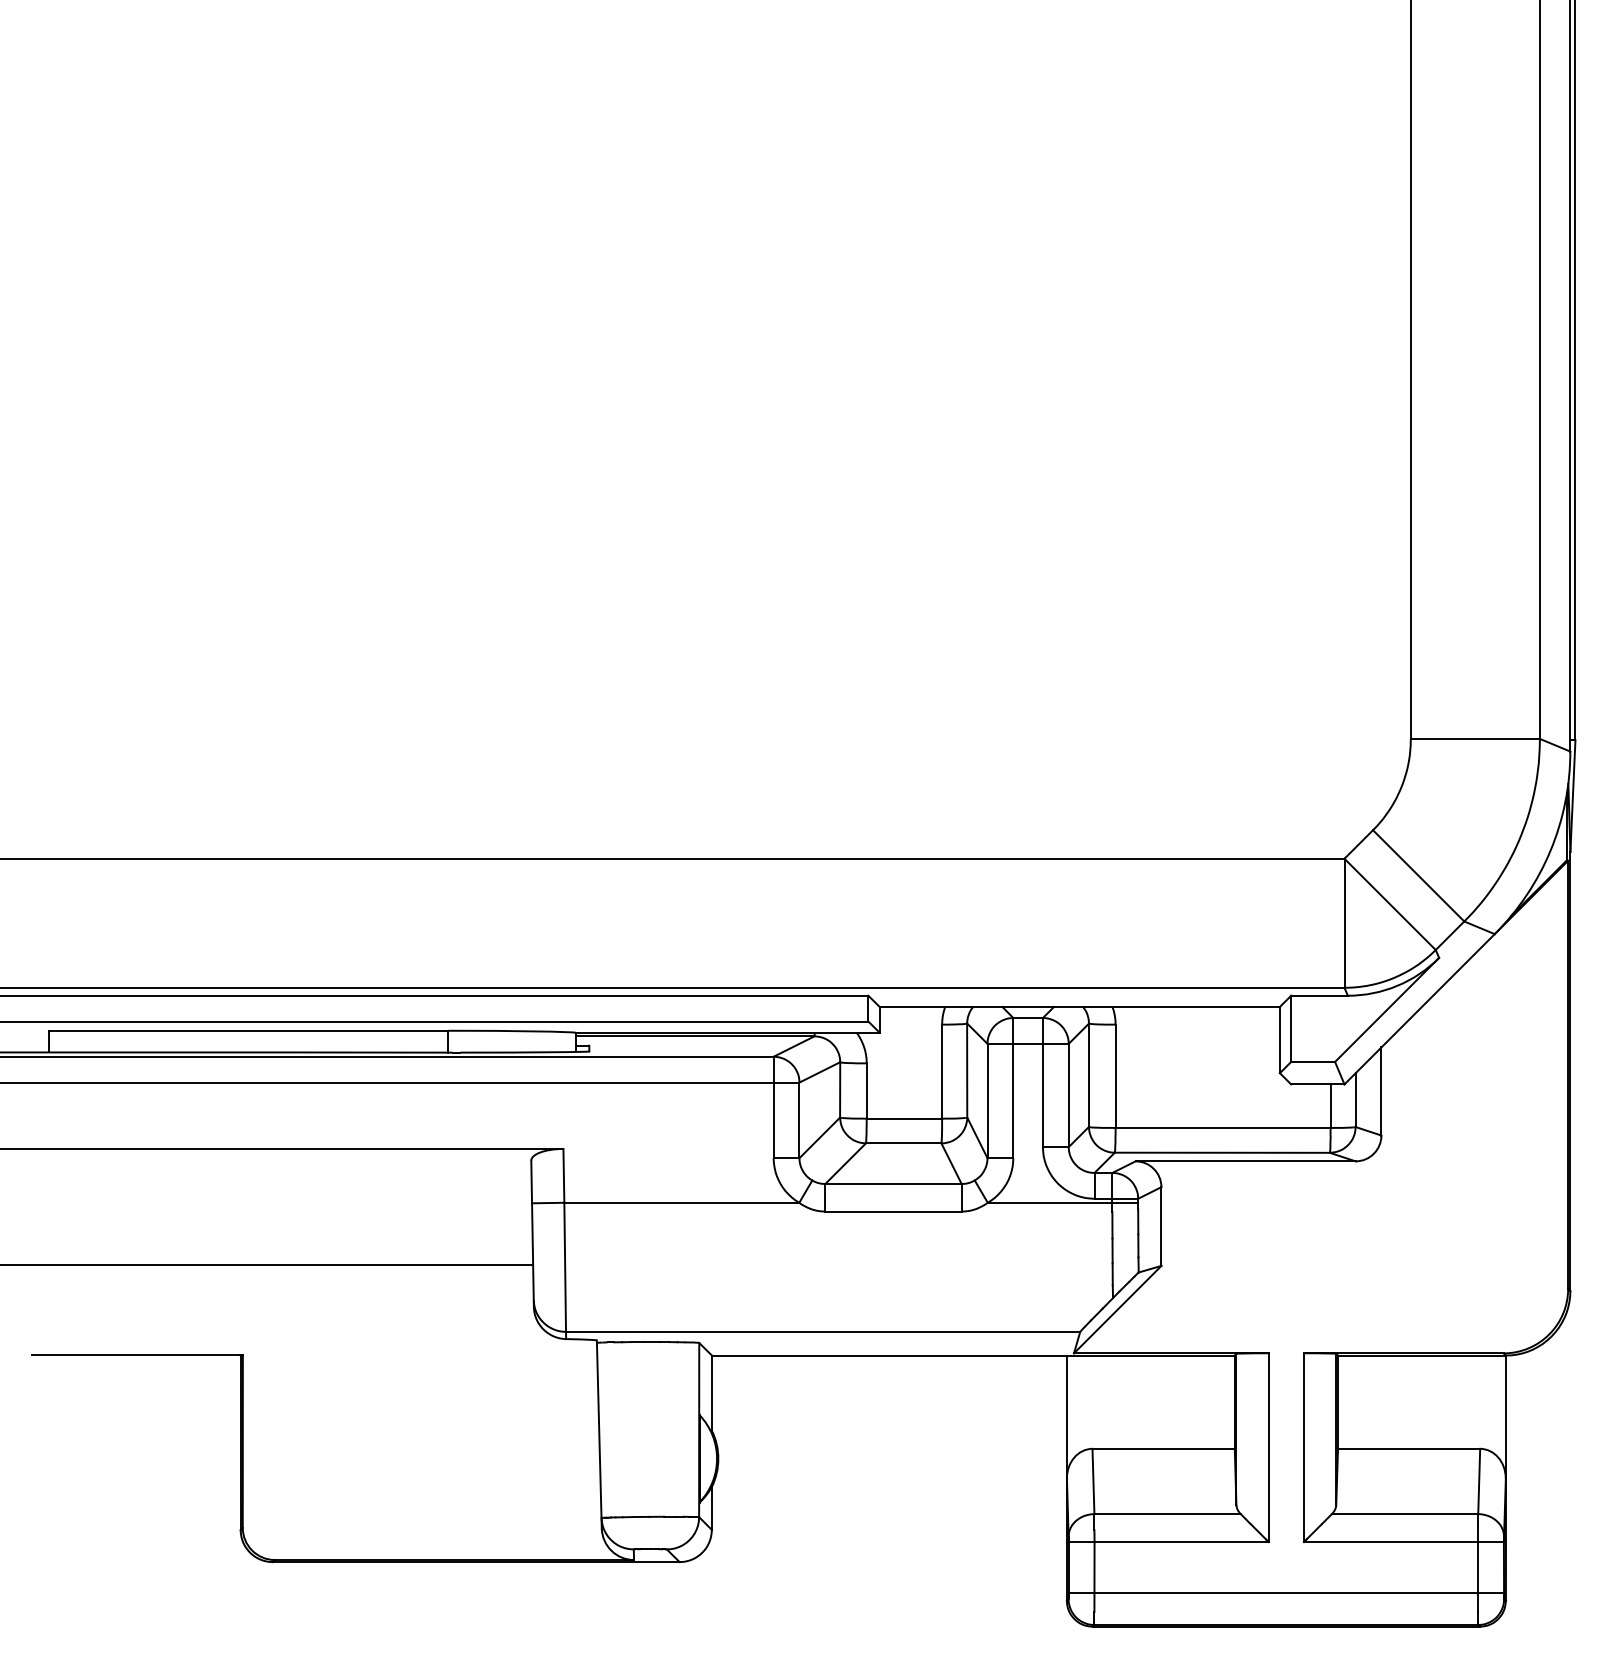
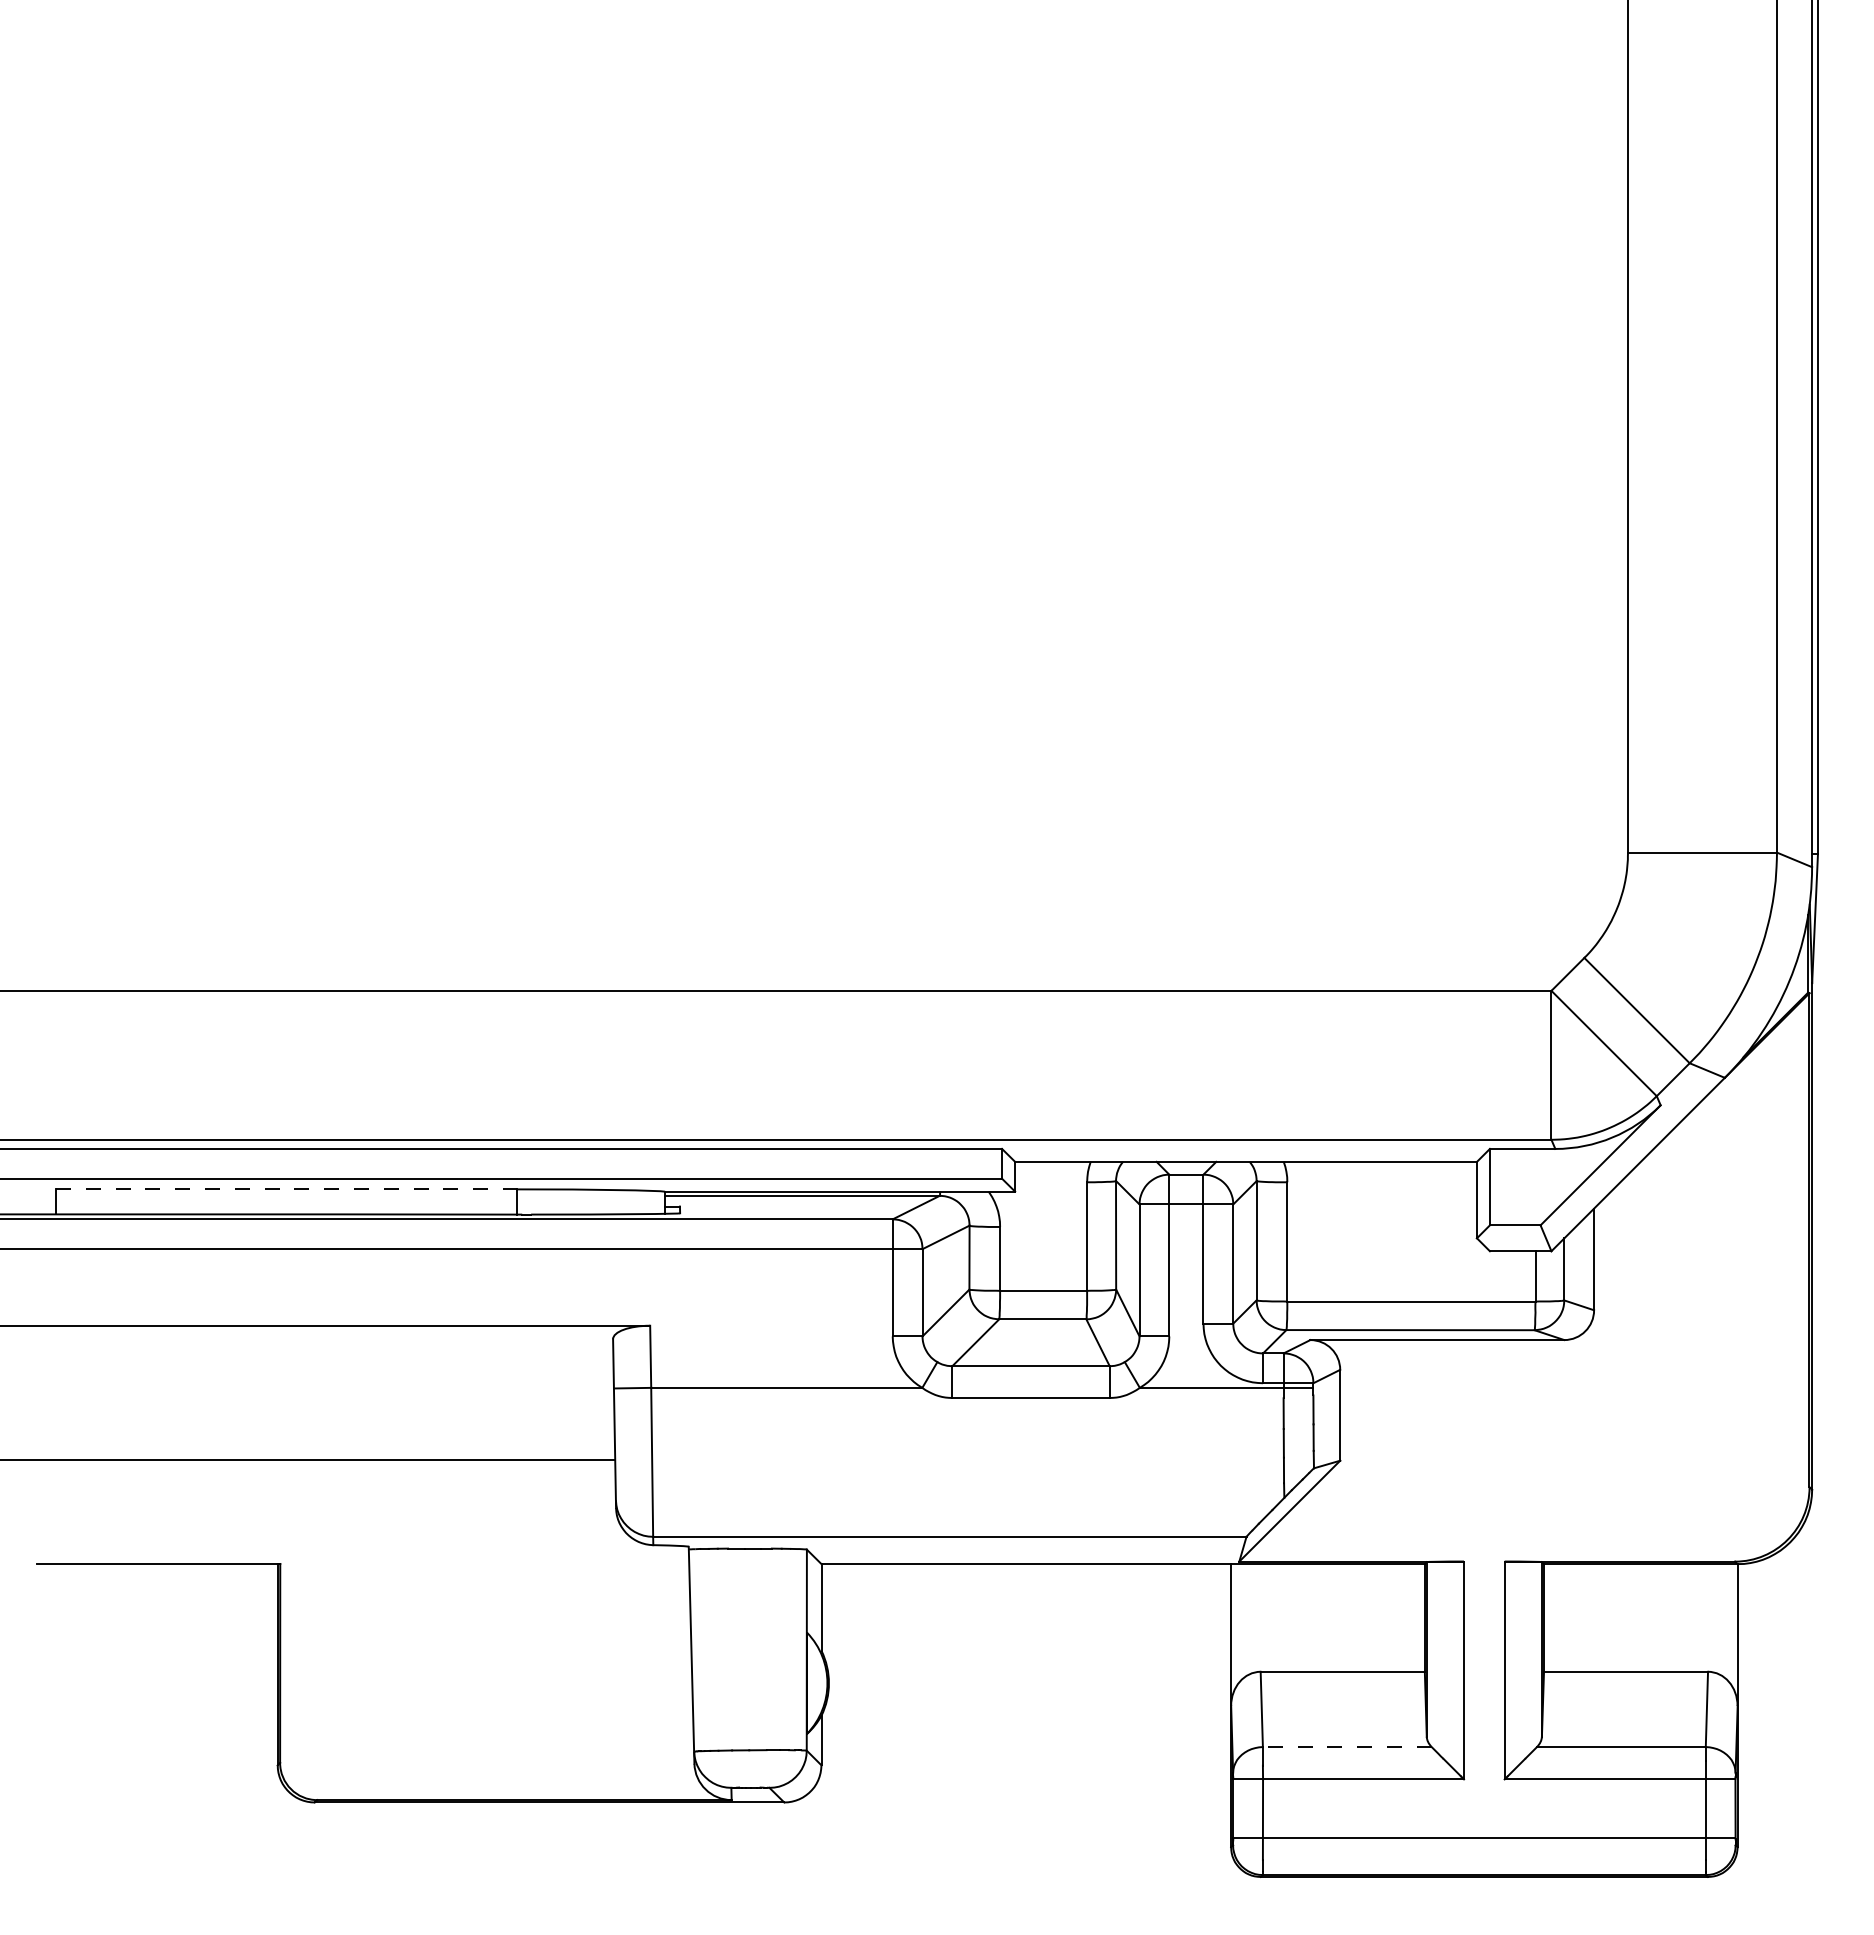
line: (248, 1030) -> (286, 1189), solid -> dashed
line: (1166, 1514) -> (1346, 1747), solid -> dashed

